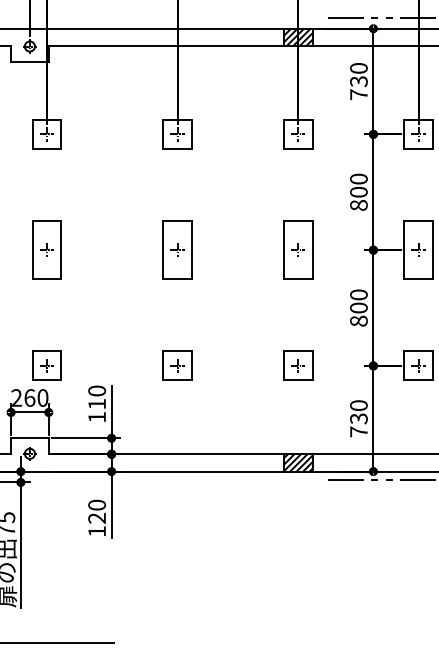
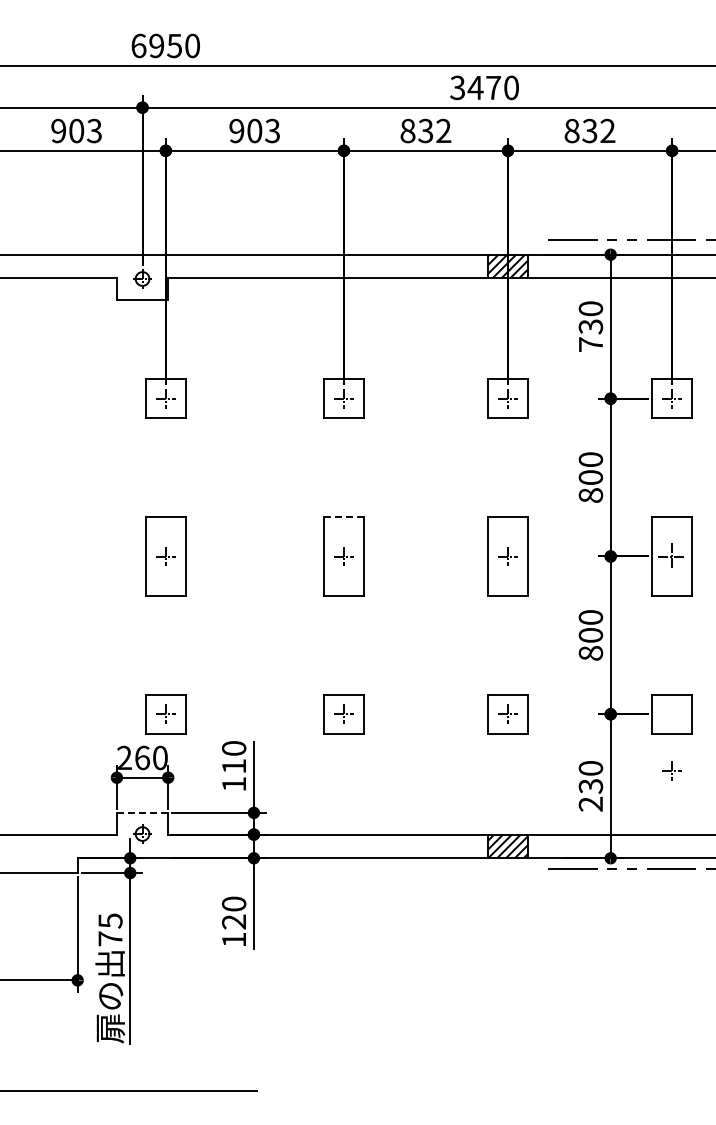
line: (177, 221) -> (343, 517), solid -> dashed
part: (418, 250) -> (671, 556), size x1.4
part: (418, 365) -> (671, 770), moved
text: (358, 431) -> (590, 803), 730 -> 230
line: (29, 438) -> (142, 812), solid -> dashed

